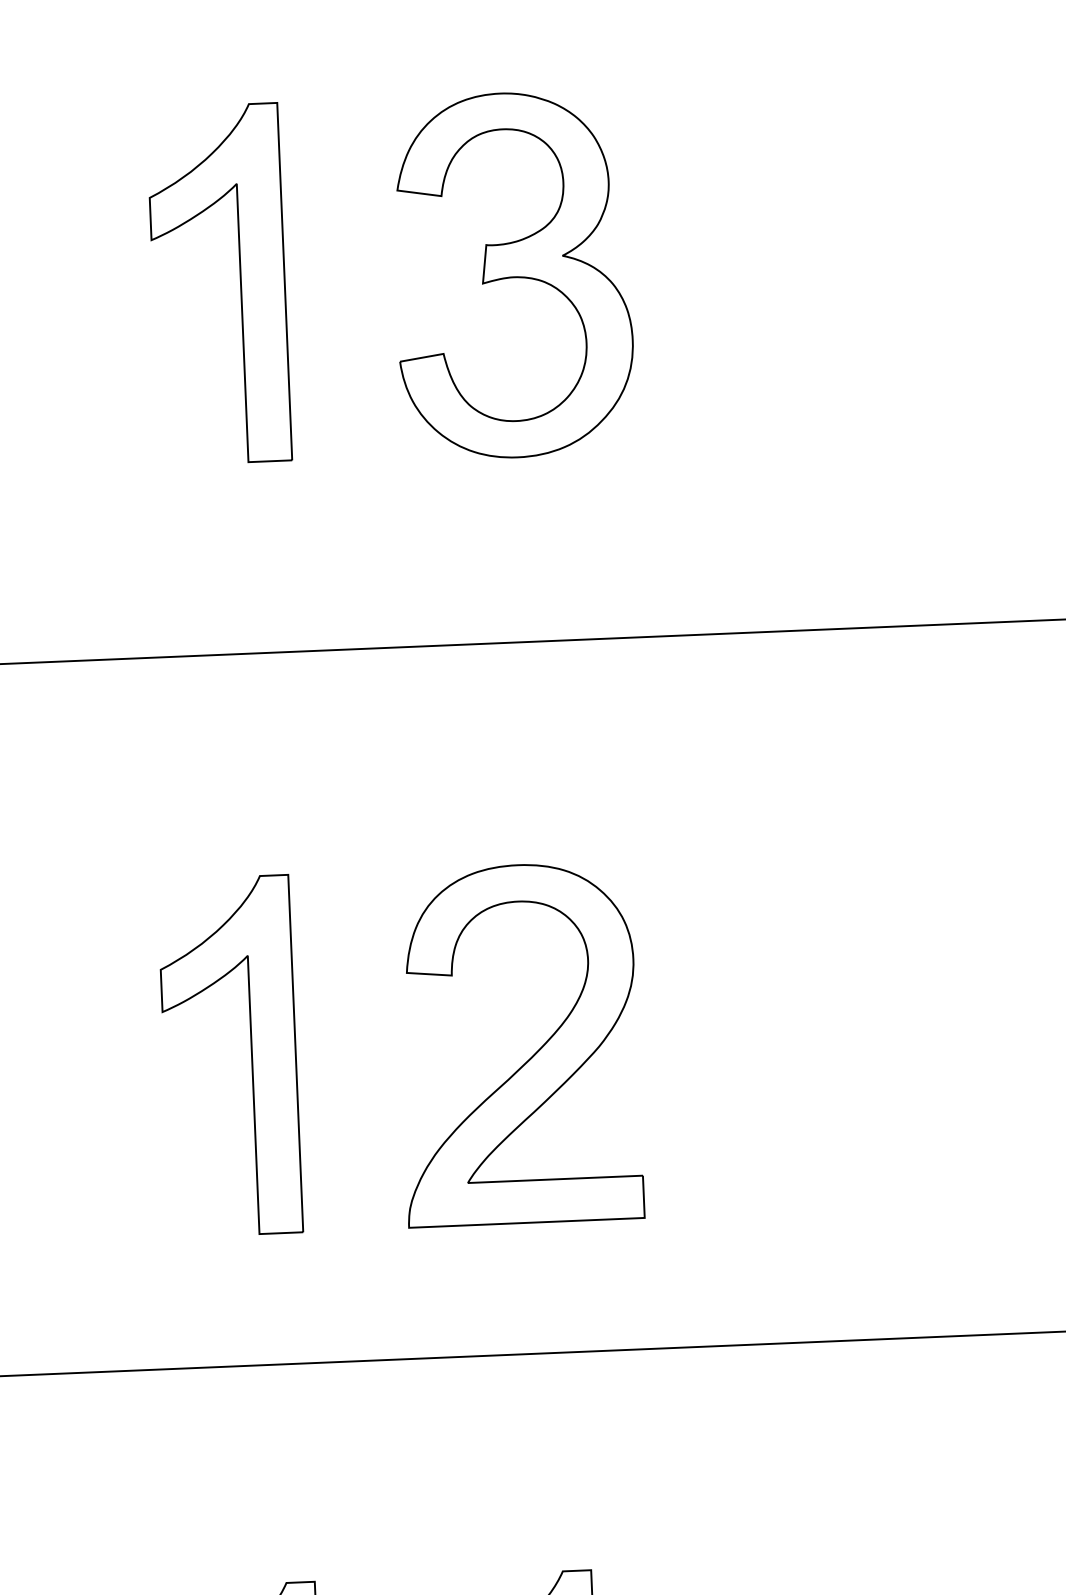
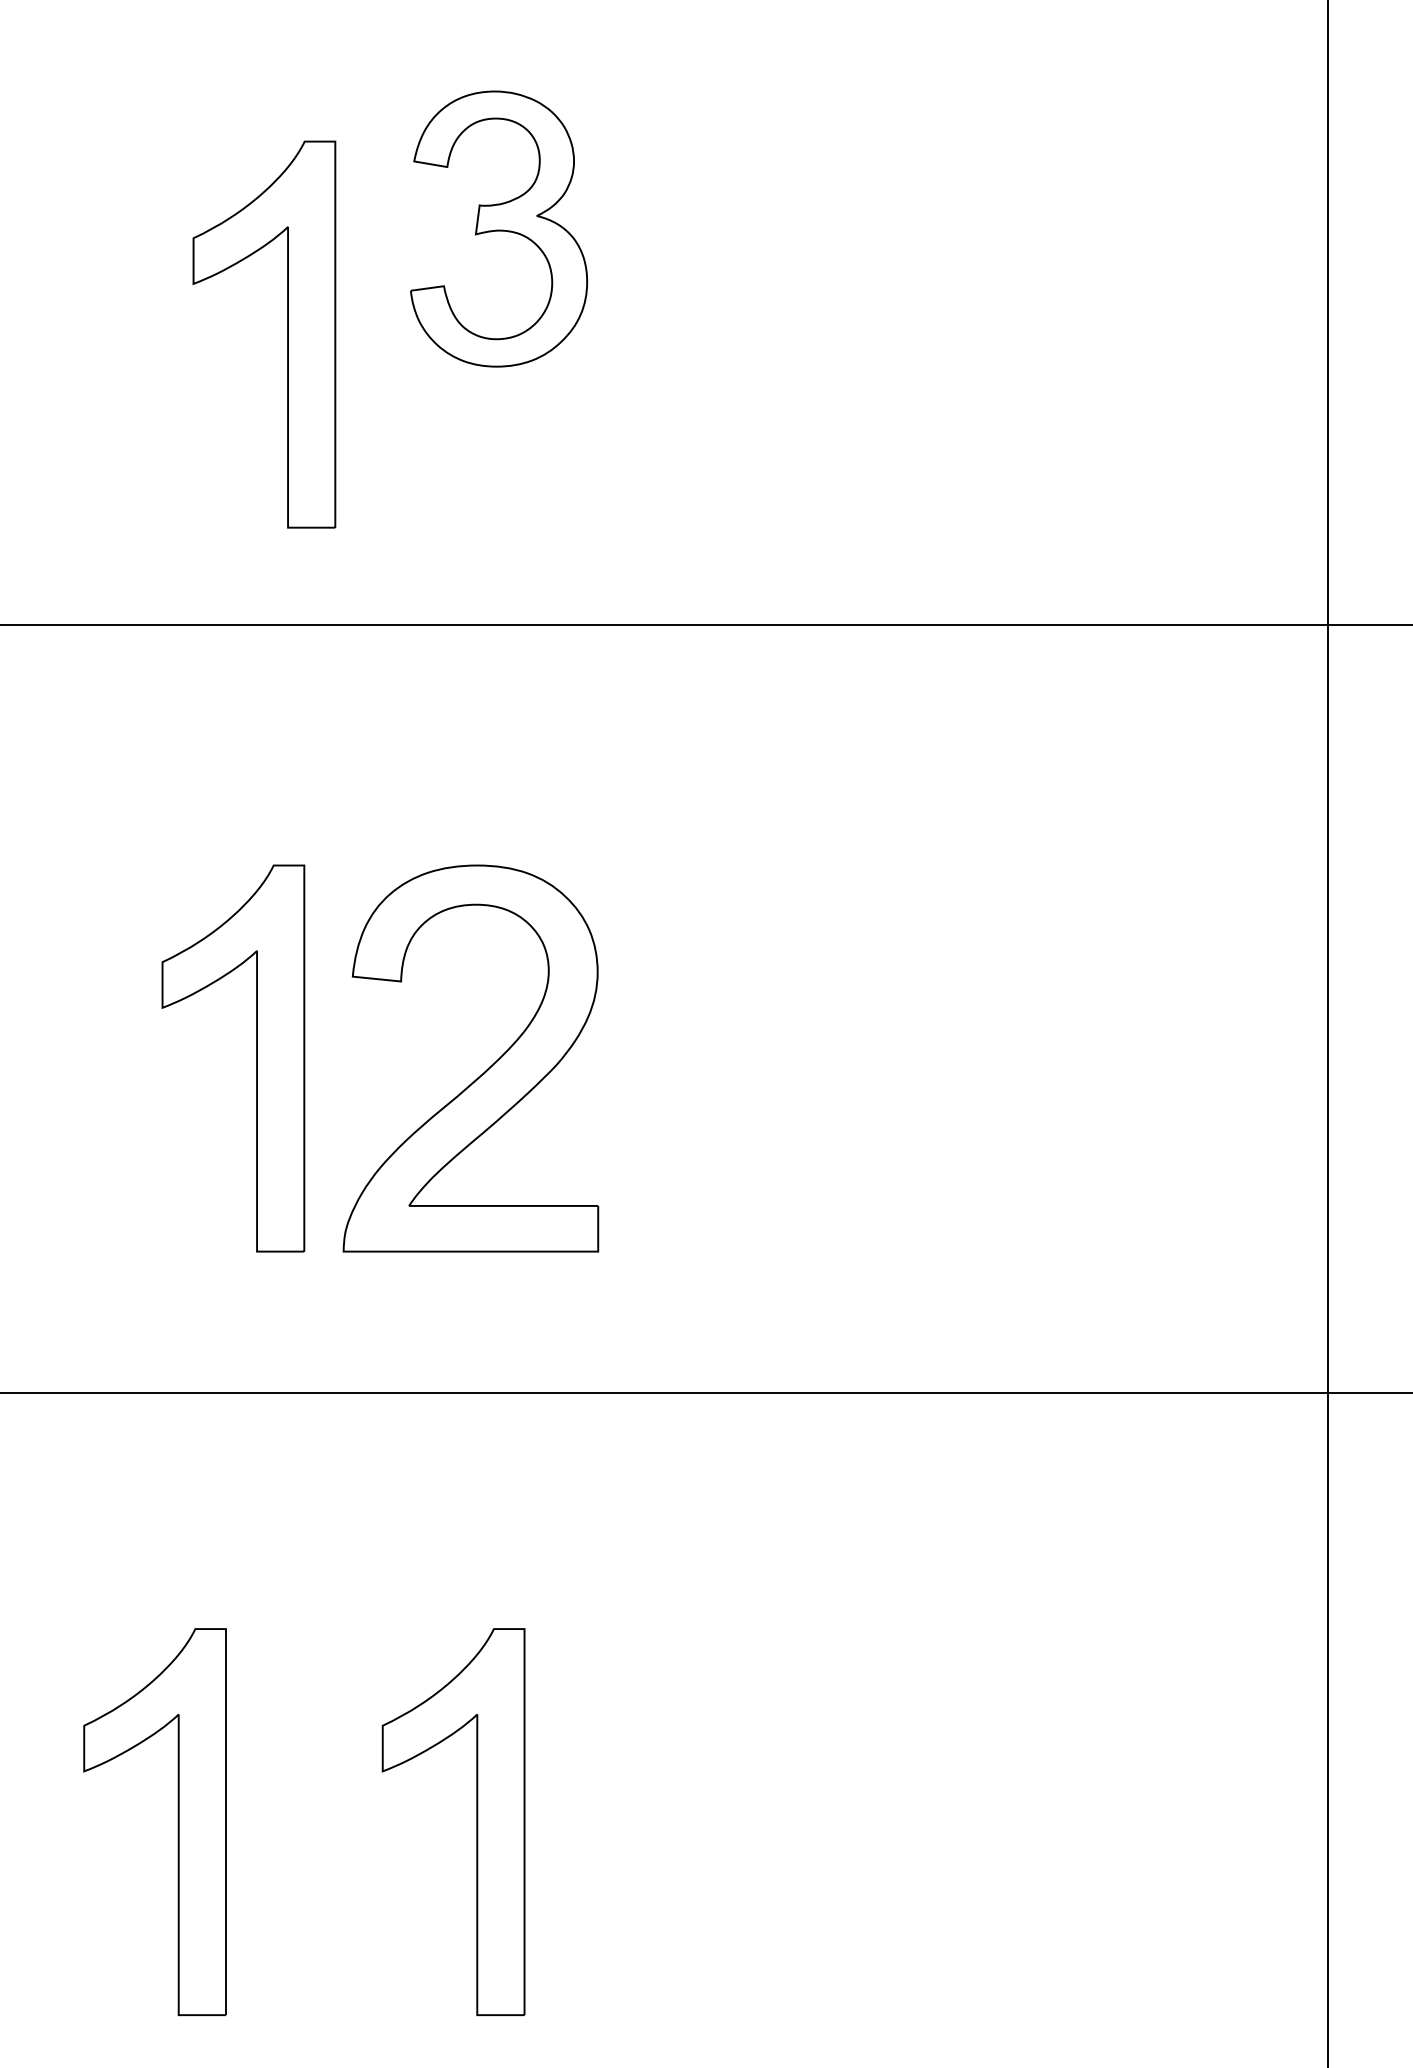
part: (512, 274) -> (498, 228), size x0.7
part: (240, 283) -> (287, 334), moved
part: (251, 1055) -> (256, 1058), moved

